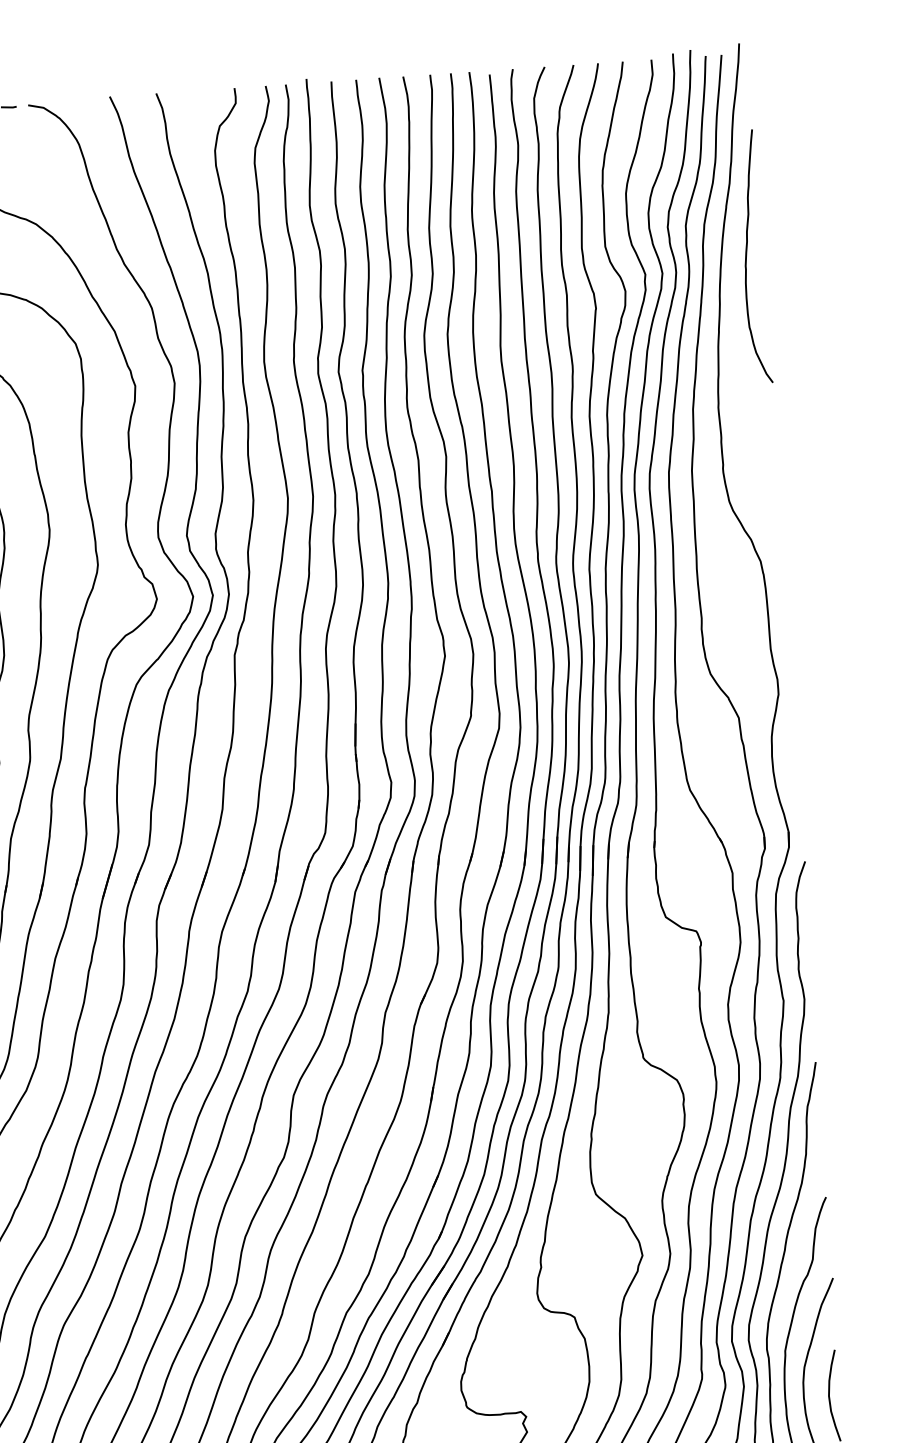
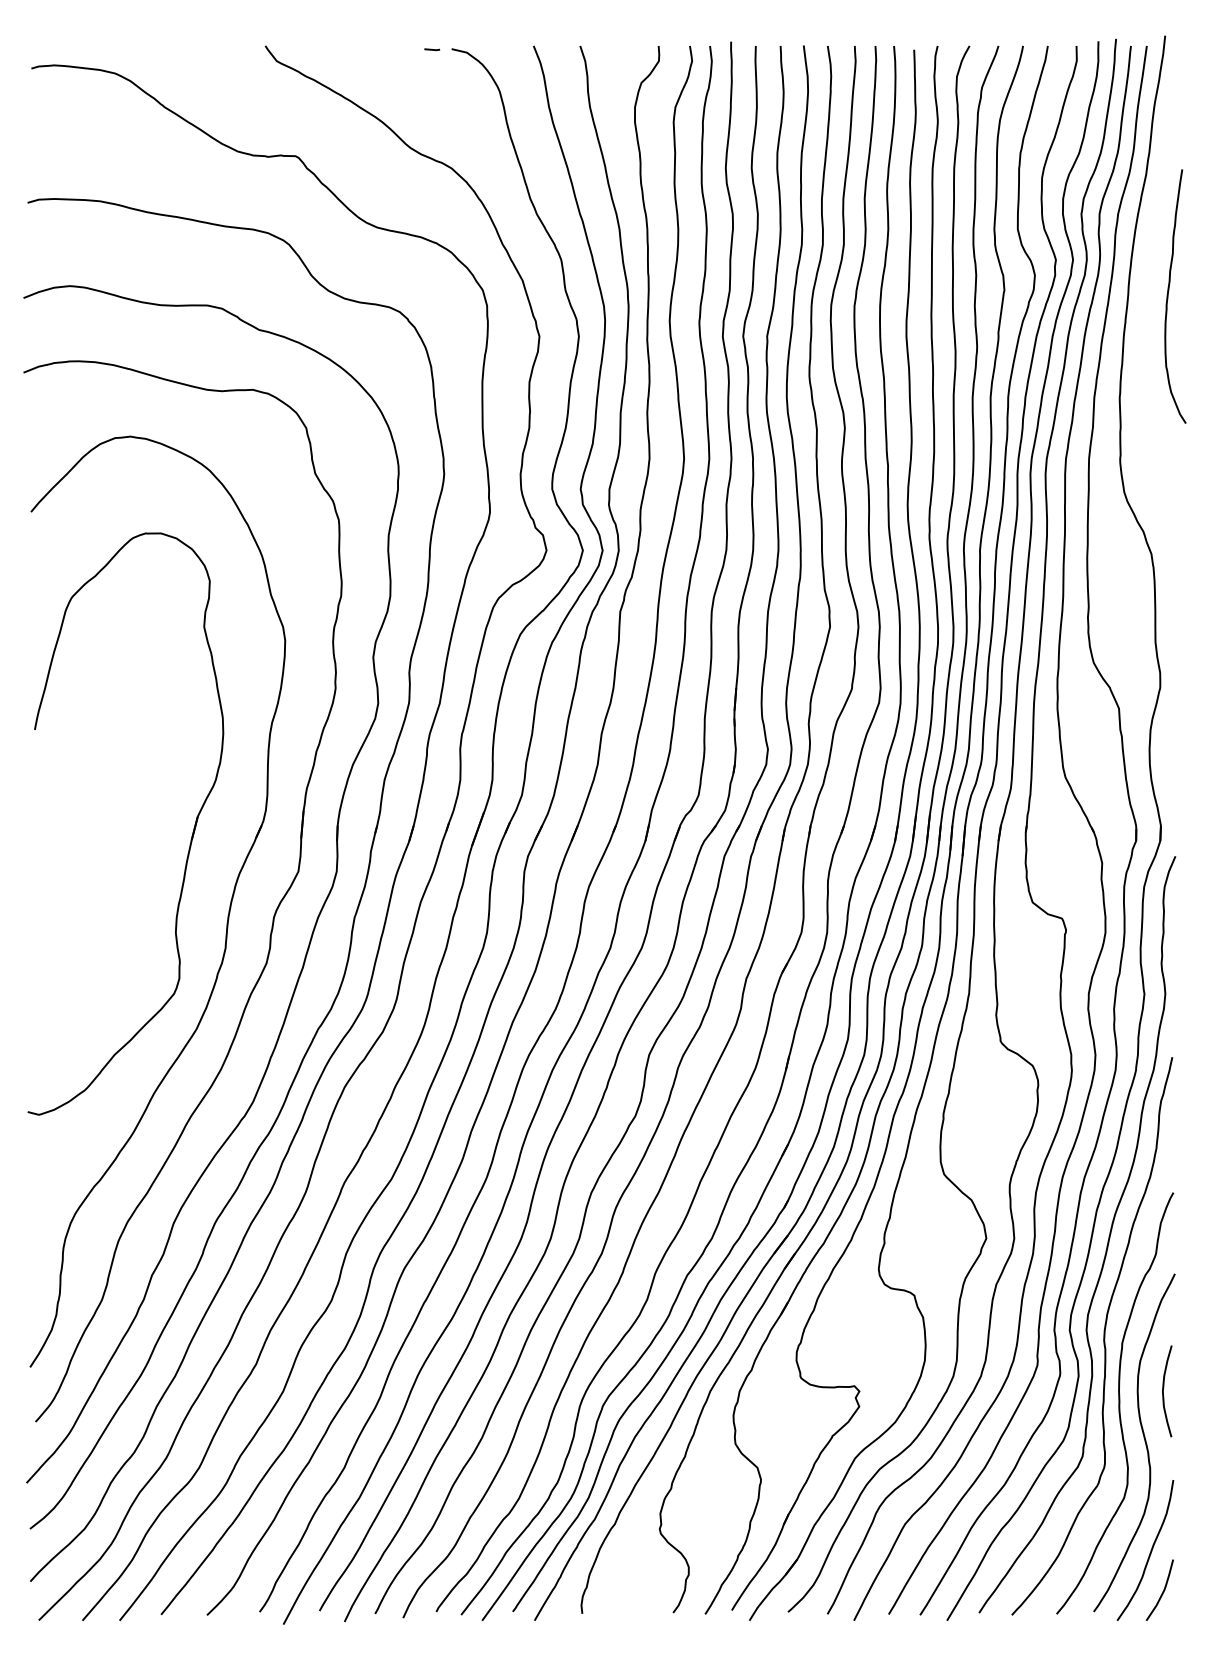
curve: (746, 257) -> (1168, 296), moved

